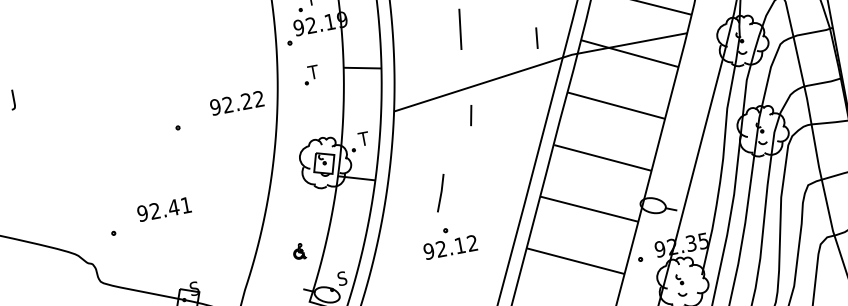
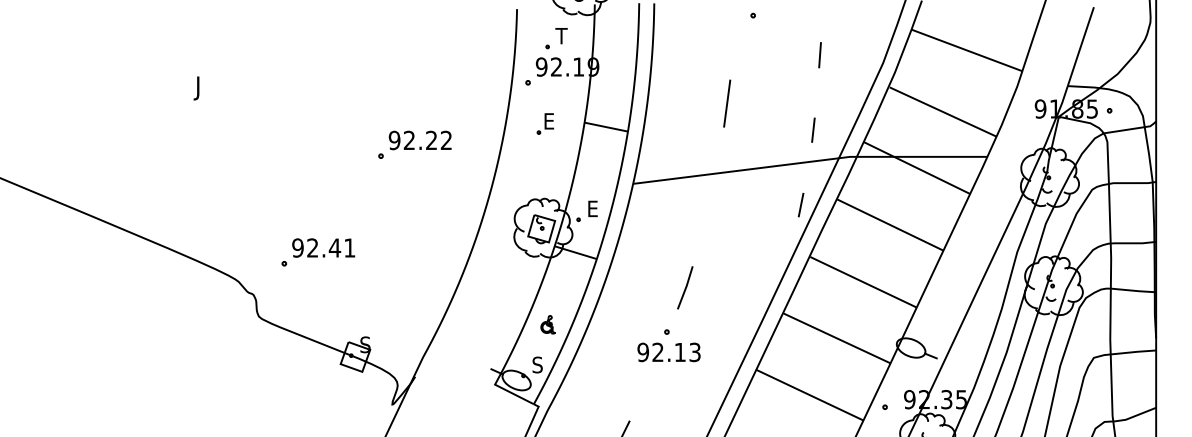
text: (313, 72) -> (548, 121), T -> E
text: (236, 103) -> (419, 140), moved
line: (470, 115) -> (800, 205), moved
text: (363, 138) -> (592, 208), T -> E
line: (440, 192) -> (685, 287), moved
text: (164, 209) -> (323, 247), moved
text: (472, 243) -> (694, 352), 92.12 -> 92.13
part: (298, 251) -> (547, 324), moved

